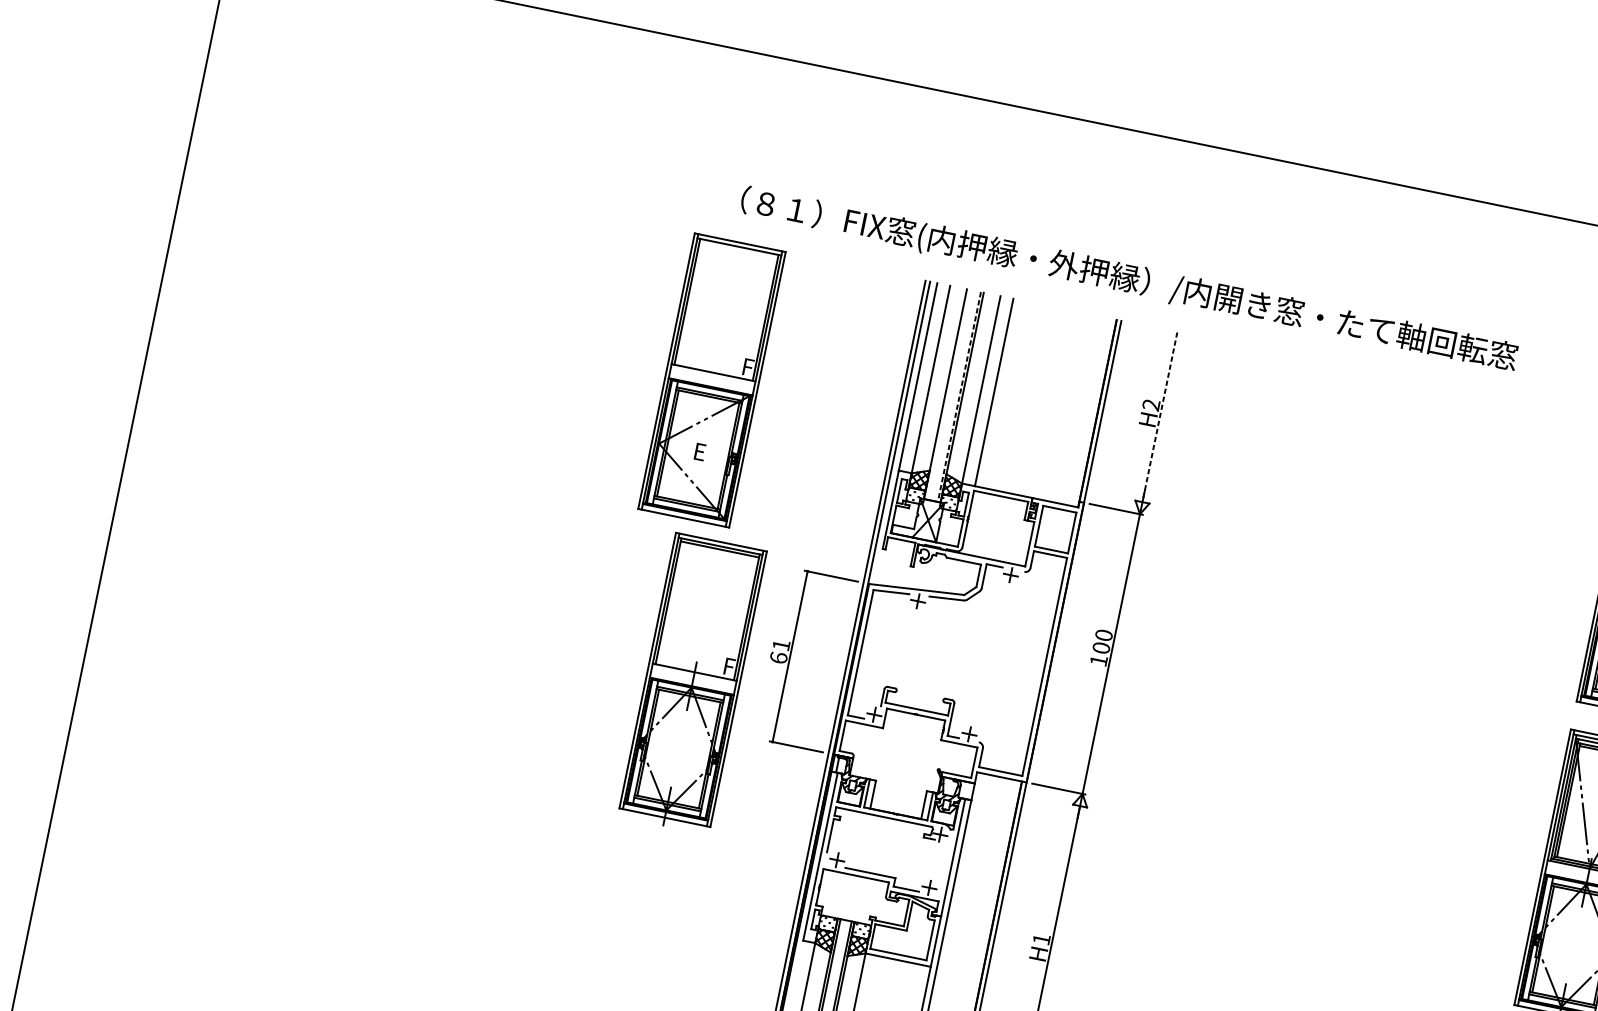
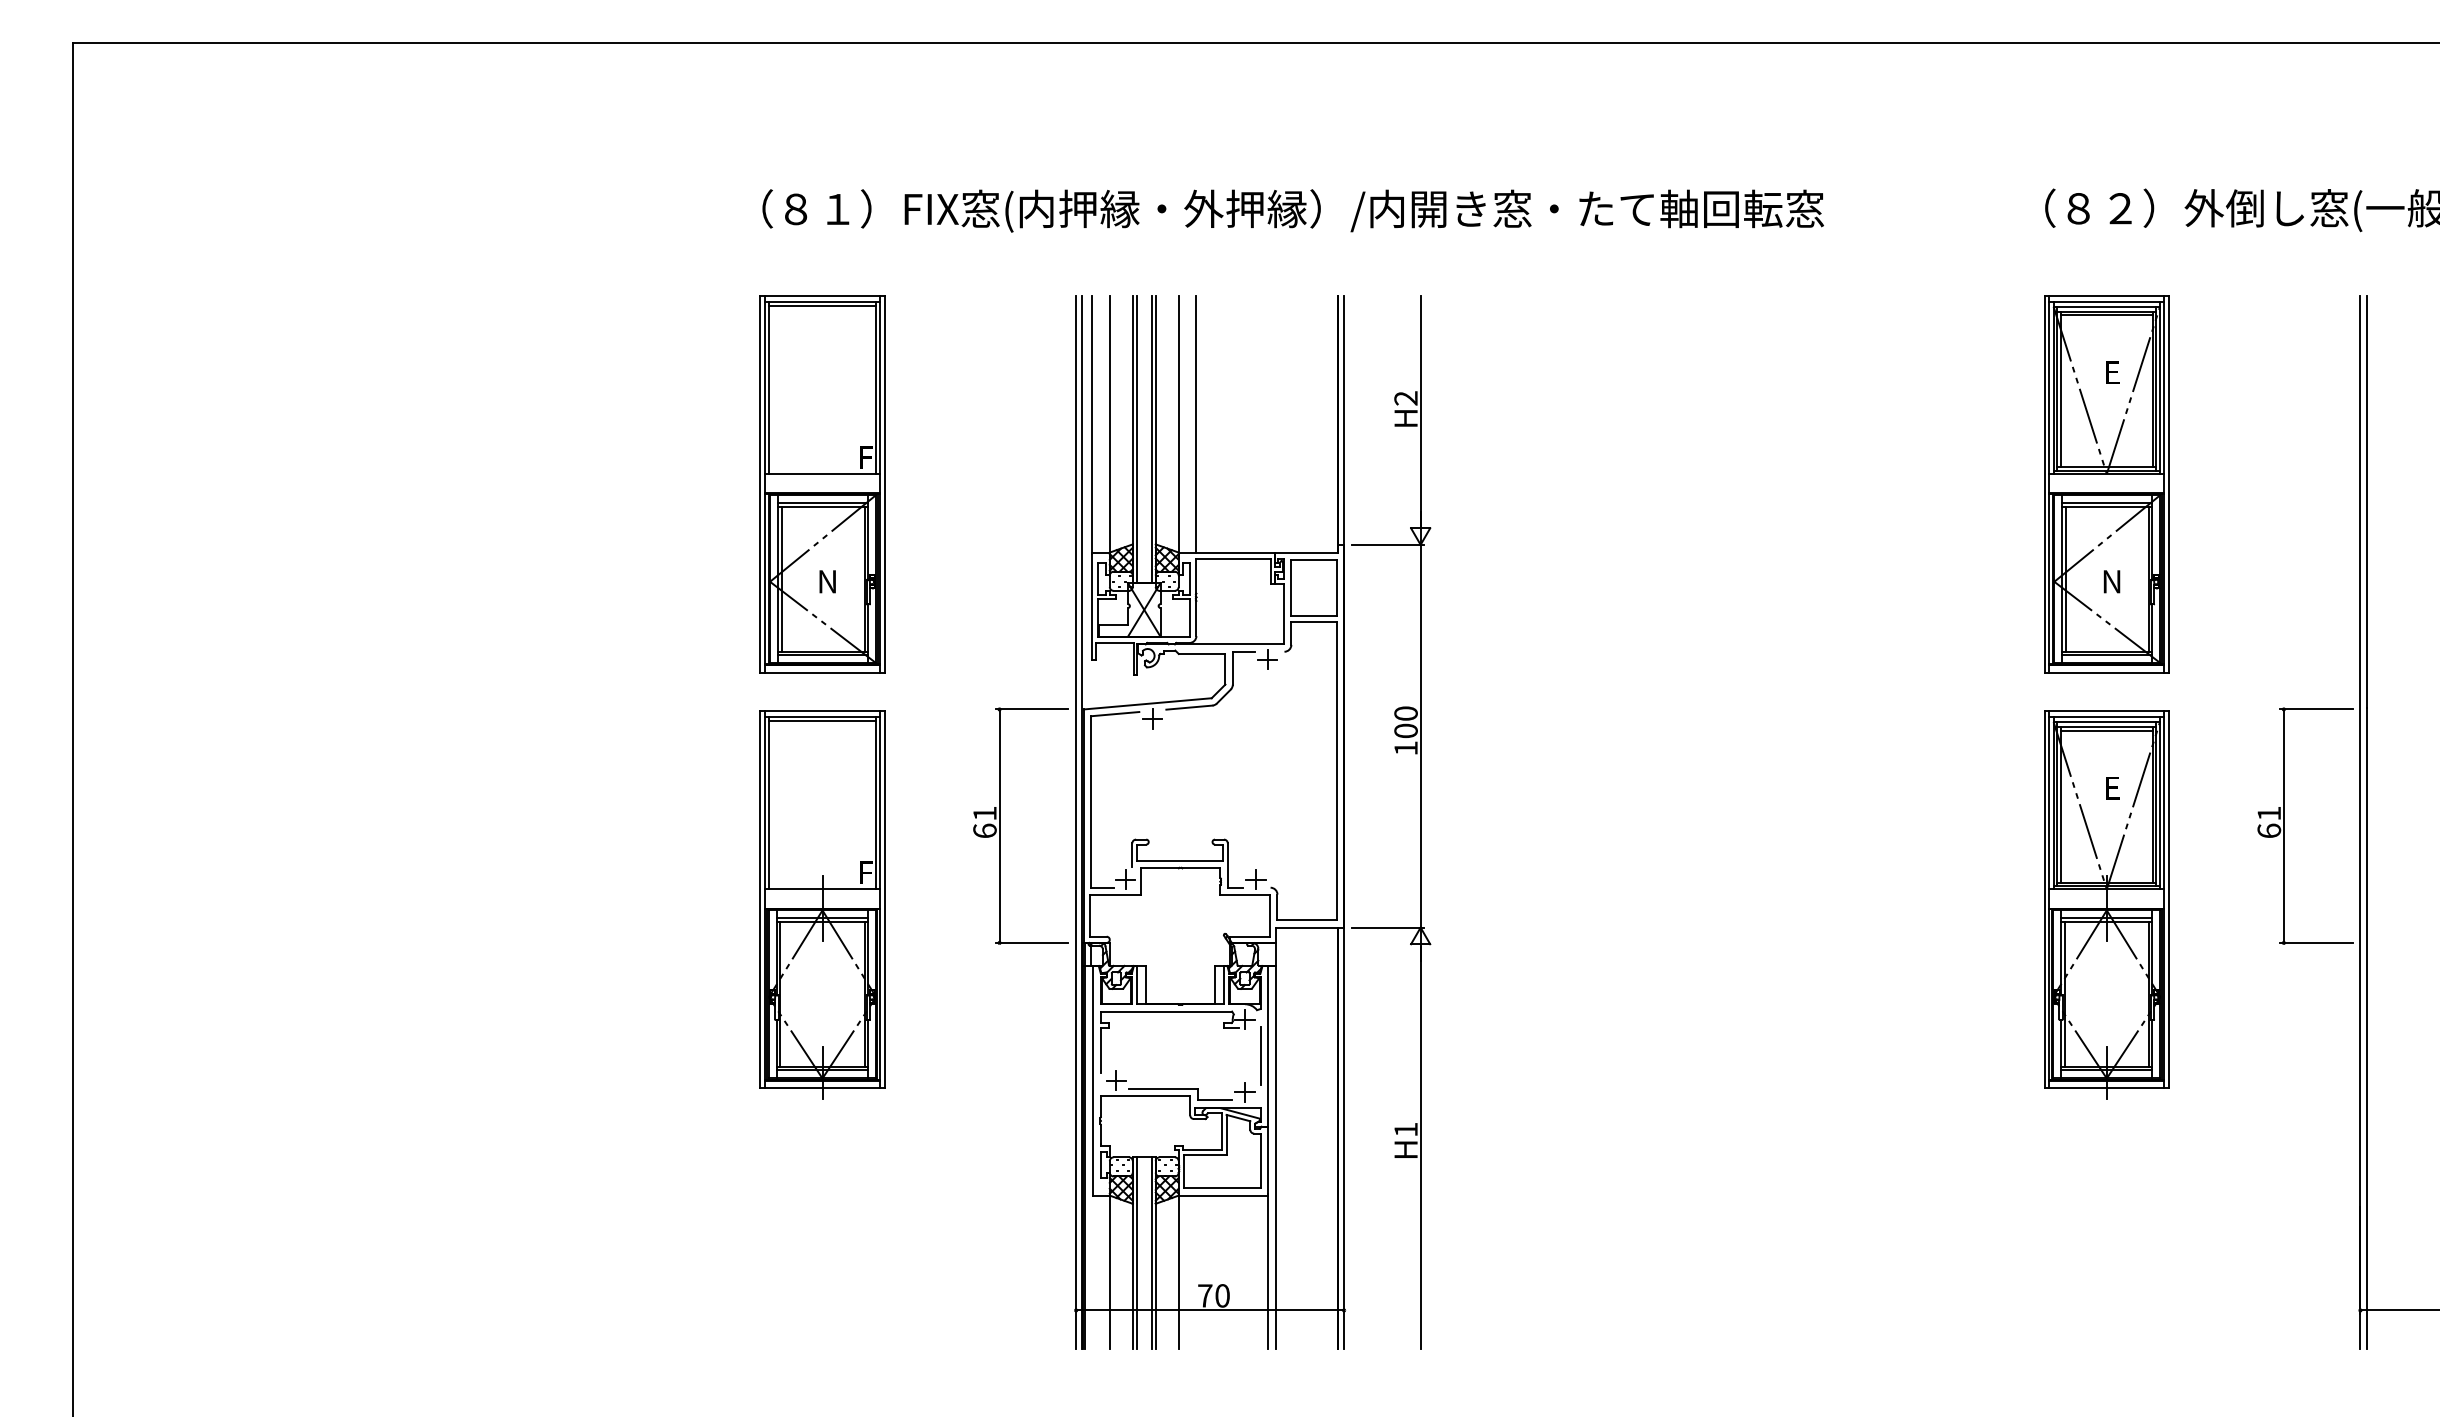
line: (738, 249) -> (822, 305), added
text: (1128, 279) -> (1292, 210), moved
line: (948, 394) -> (1136, 439), added
line: (959, 396) -> (1151, 439), dashed -> solid
line: (1160, 416) -> (1420, 410), dashed -> solid
text: (701, 452) -> (827, 581), E -> N
part: (692, 683) -> (822, 904), moved
line: (946, 863) -> (1260, 1055), added

